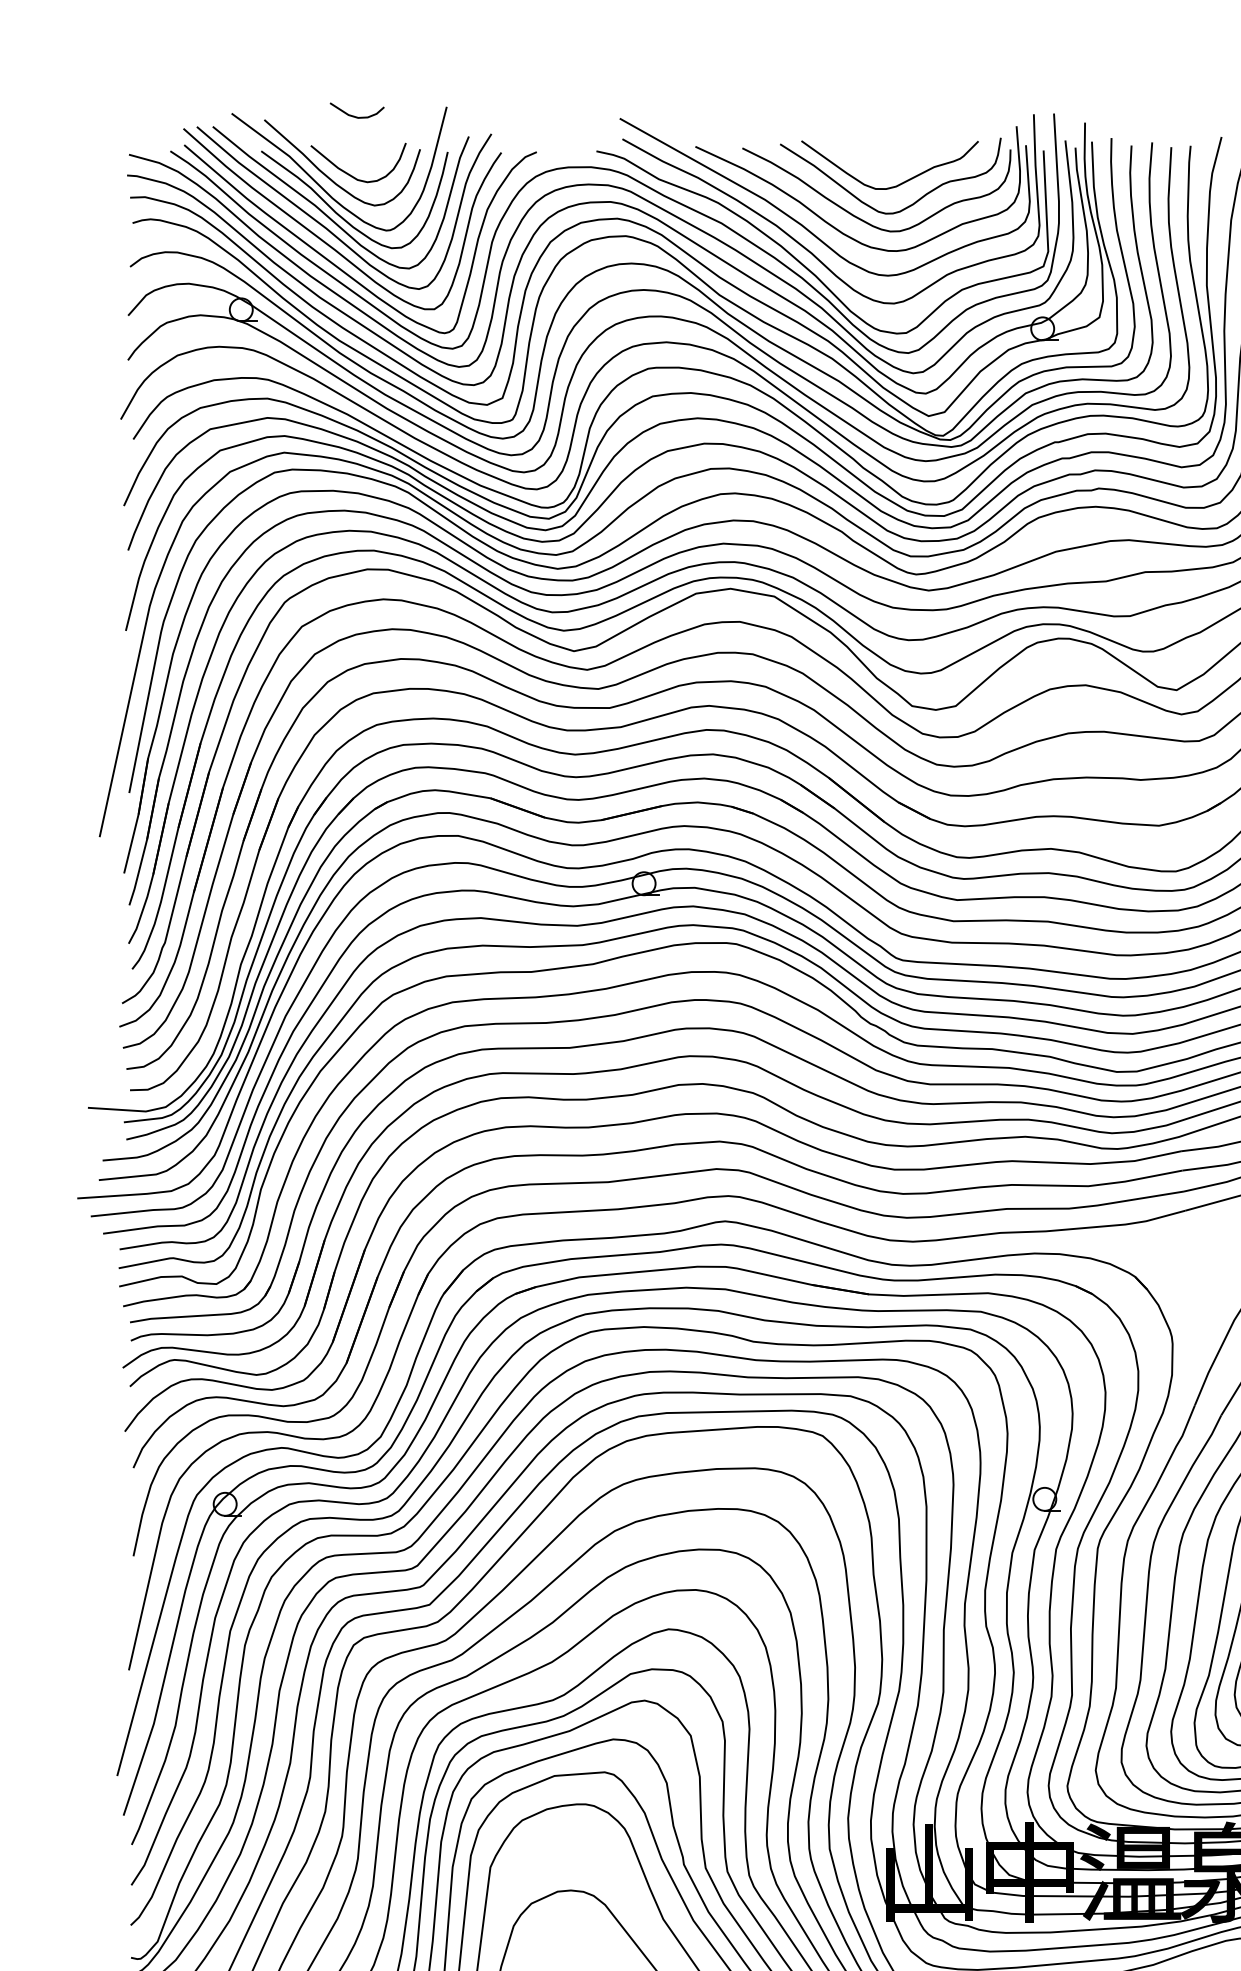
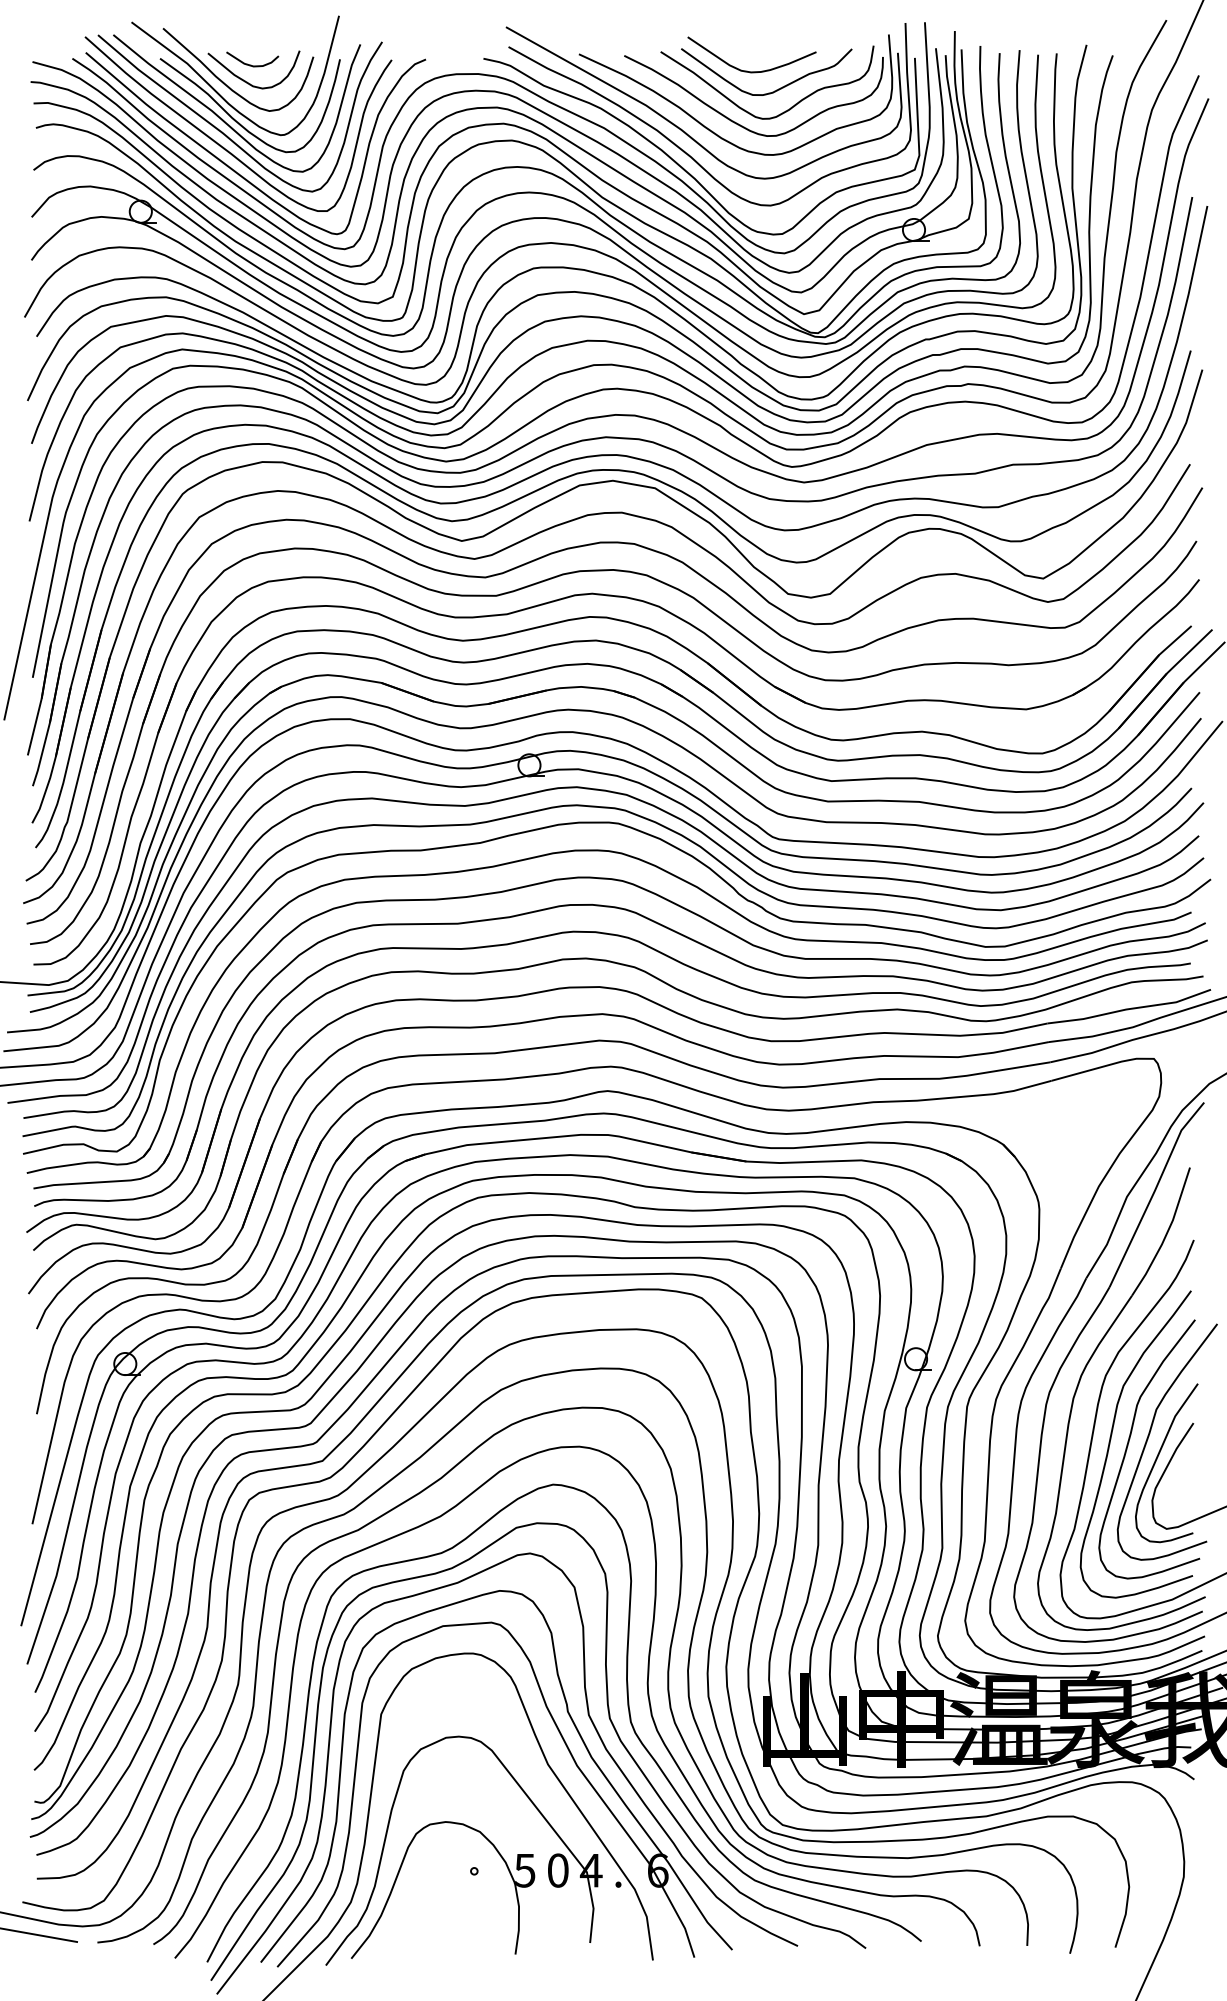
curve: (355, 115) -> (251, 64), moved
curve: (870, 163) -> (747, 70), added

